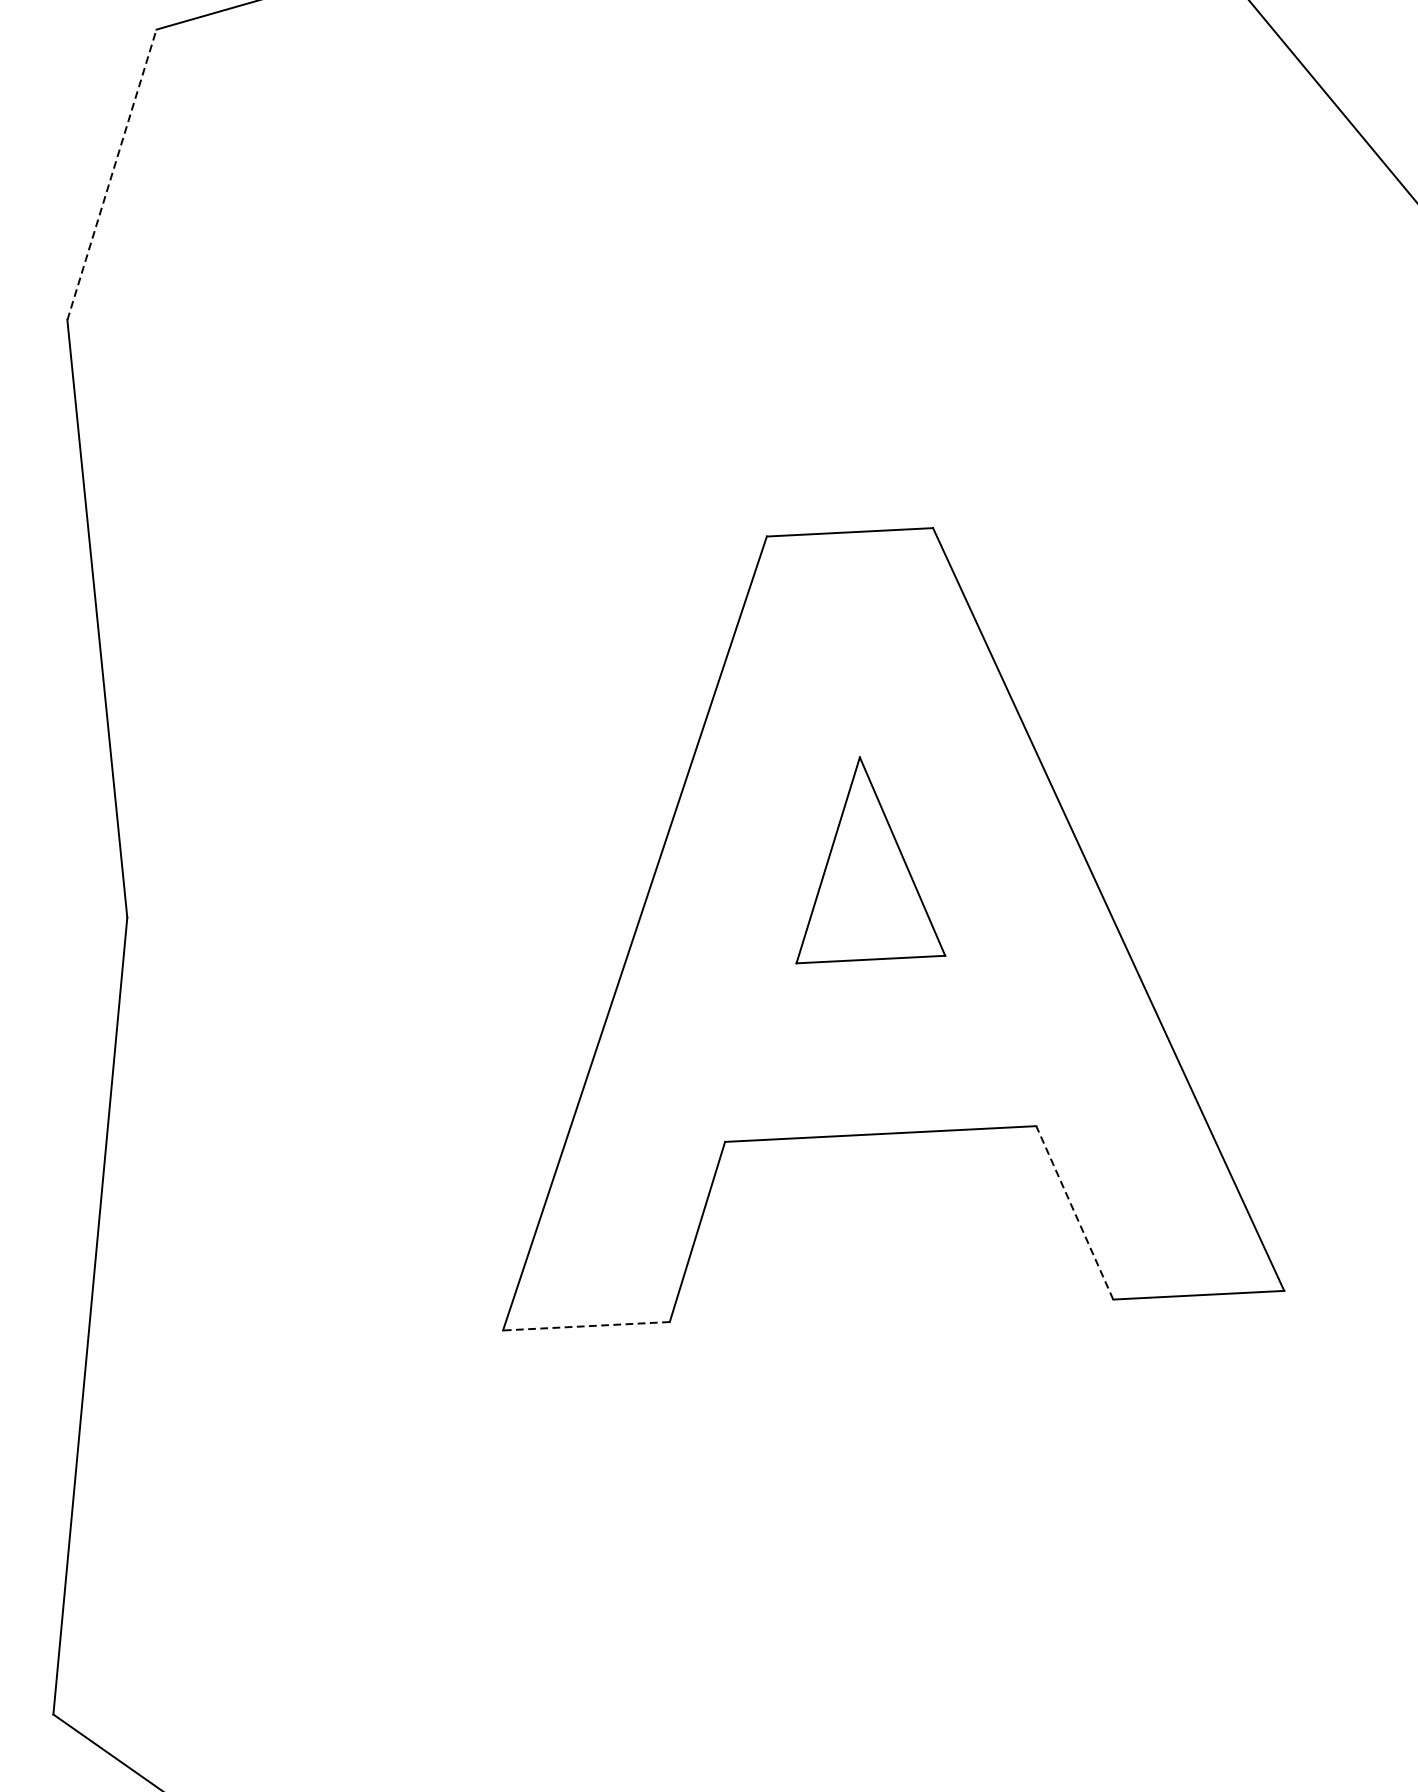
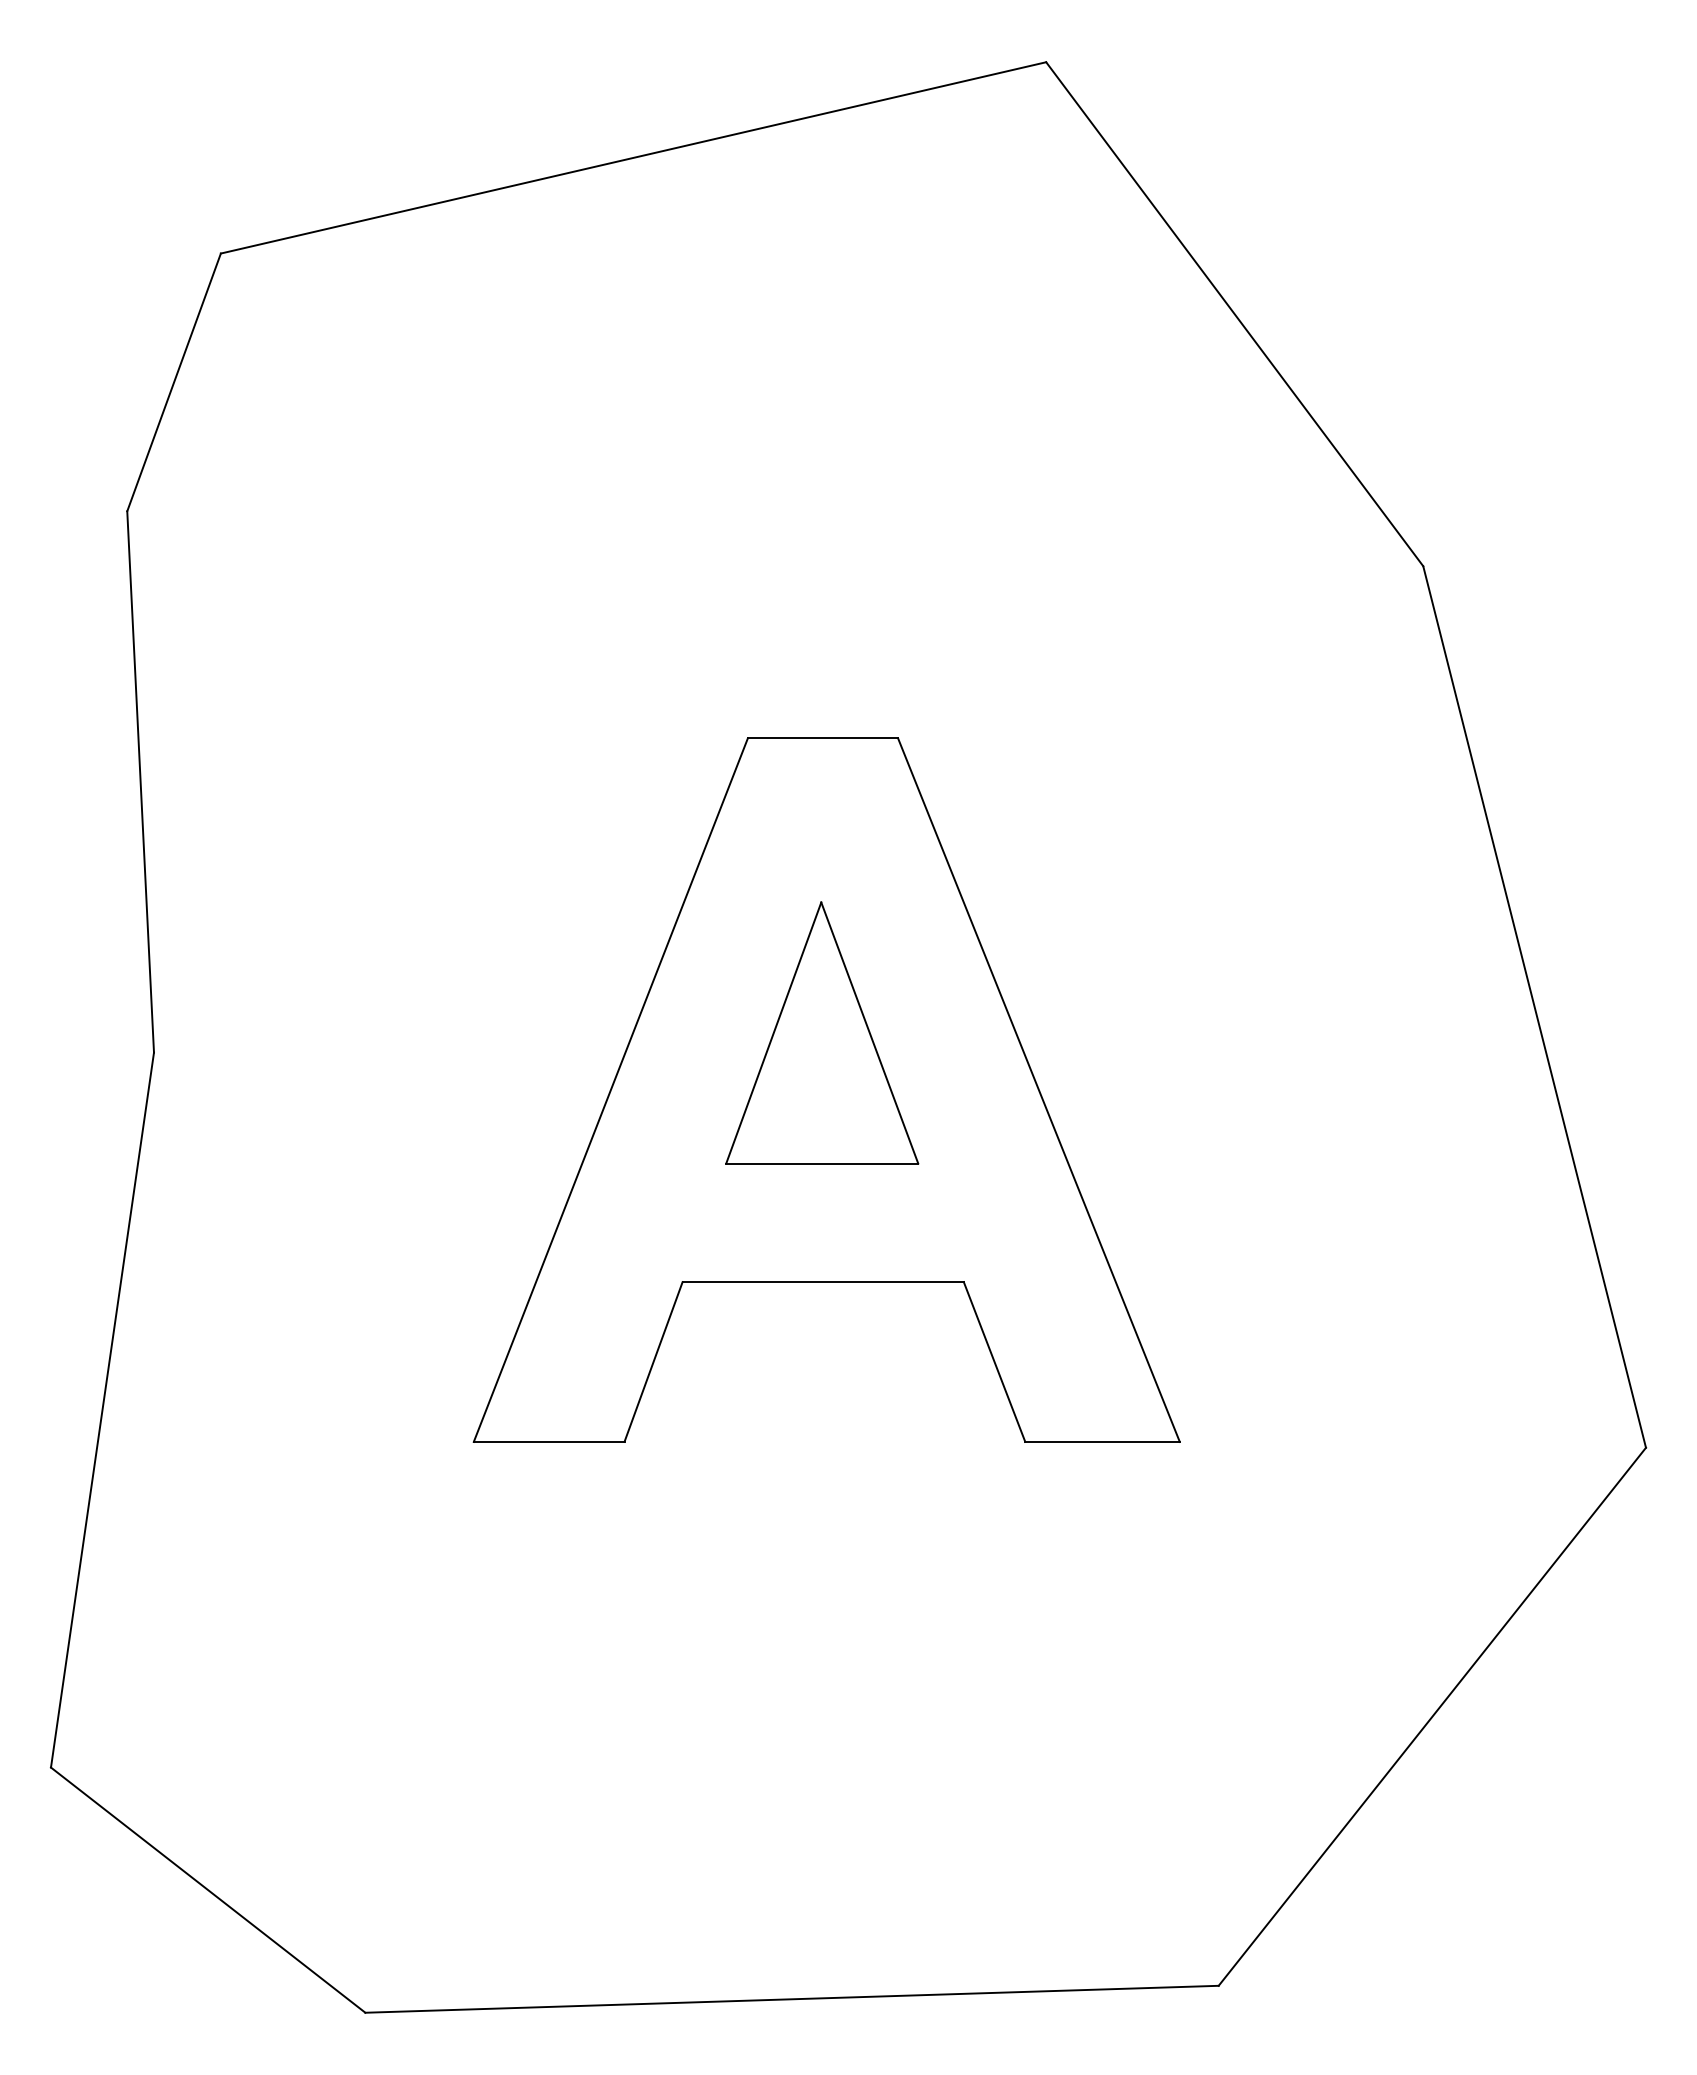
line: (112, 173) -> (174, 381), dashed -> solid
part: (865, 857) -> (822, 1032), size x1.43
line: (1074, 1213) -> (994, 1362), dashed -> solid
line: (585, 1325) -> (548, 1441), dashed -> solid

